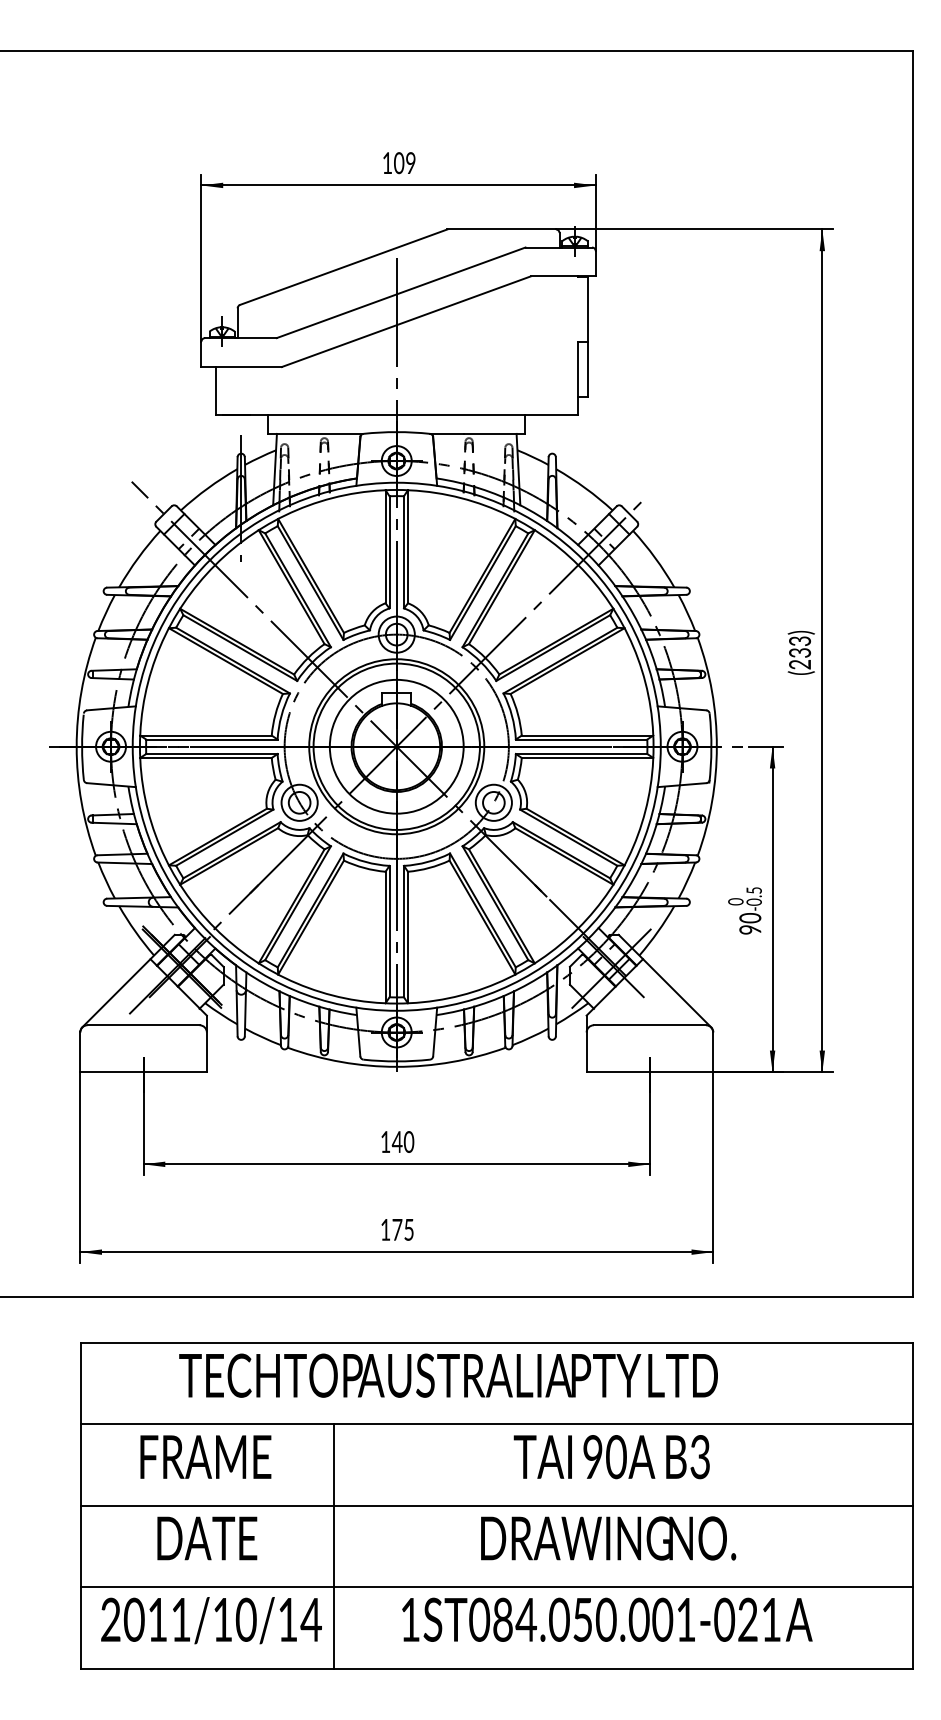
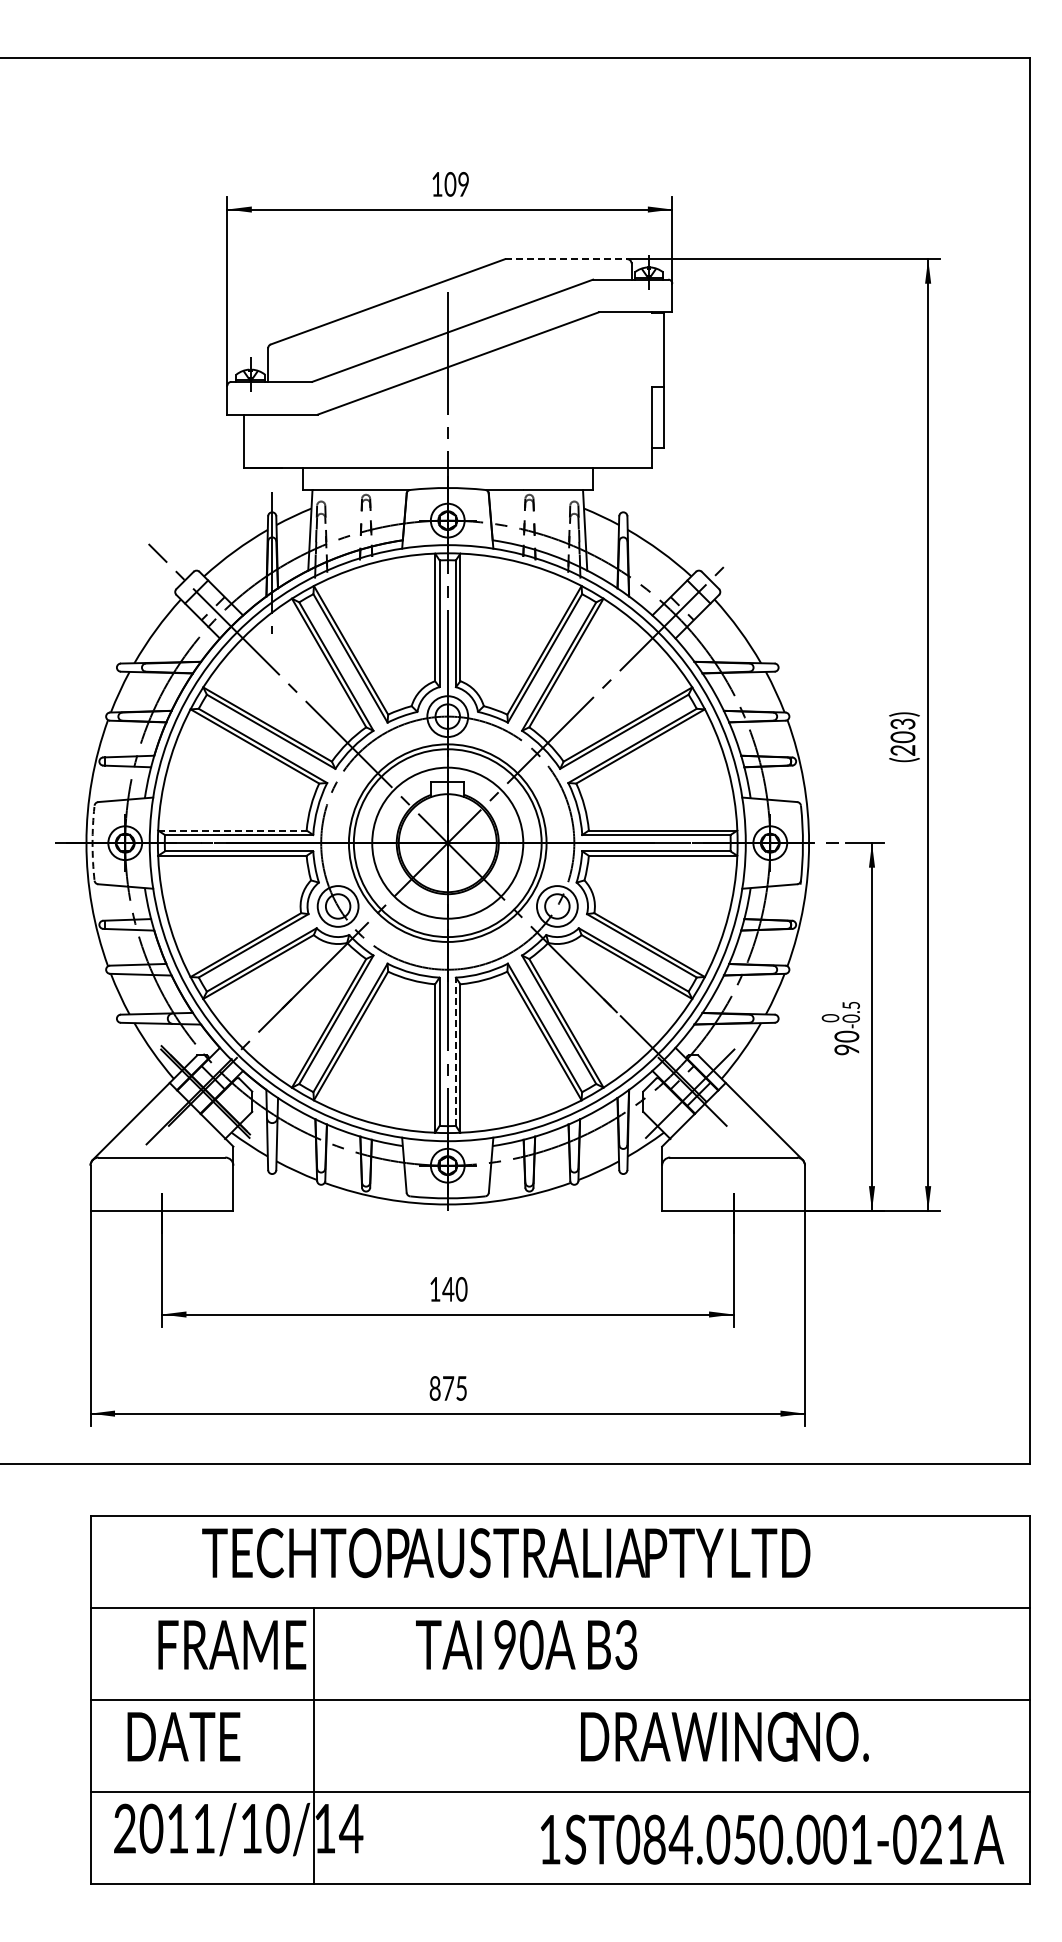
line: (501, 229) -> (566, 259), solid -> dashed
text: (799, 653) -> (902, 737), (233) -> (203)
line: (206, 735) -> (232, 830), solid -> dashed
arc: (82, 747) -> (92, 843), solid -> dashed
line: (403, 931) -> (455, 1051), solid -> dashed
text: (385, 1229) -> (434, 1388), 175 -> 875
text: (611, 1456) -> (526, 1644), moved
text: (206, 1538) -> (183, 1736), moved
text: (608, 1538) -> (724, 1736), moved
line: (334, 1546) -> (314, 1745), moved
text: (607, 1619) -> (772, 1839), moved

